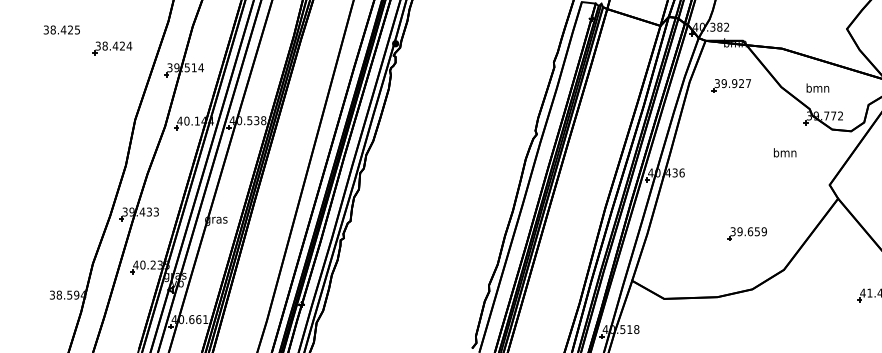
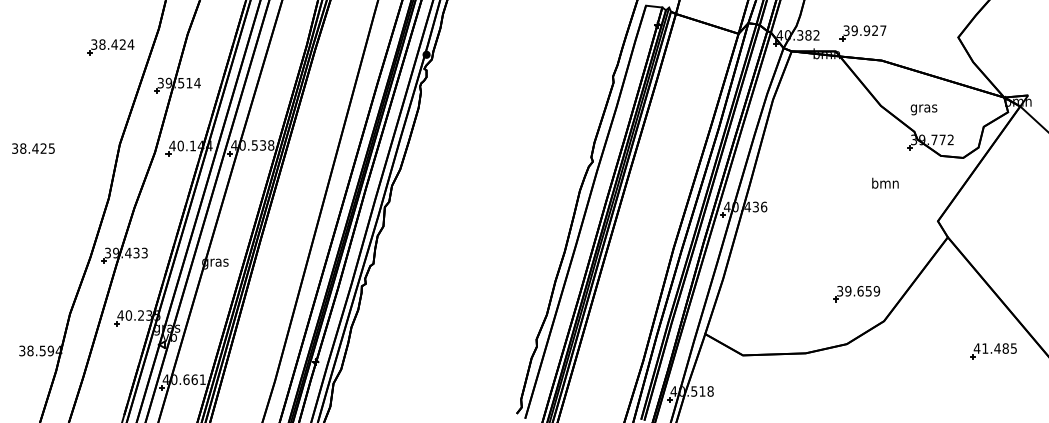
text: (61, 29) -> (33, 148), moved
part: (112, 48) -> (110, 47), moved
part: (730, 85) -> (862, 33), moved
text: (817, 89) -> (923, 108), bmn -> gras
part: (746, 234) -> (856, 294), moved

